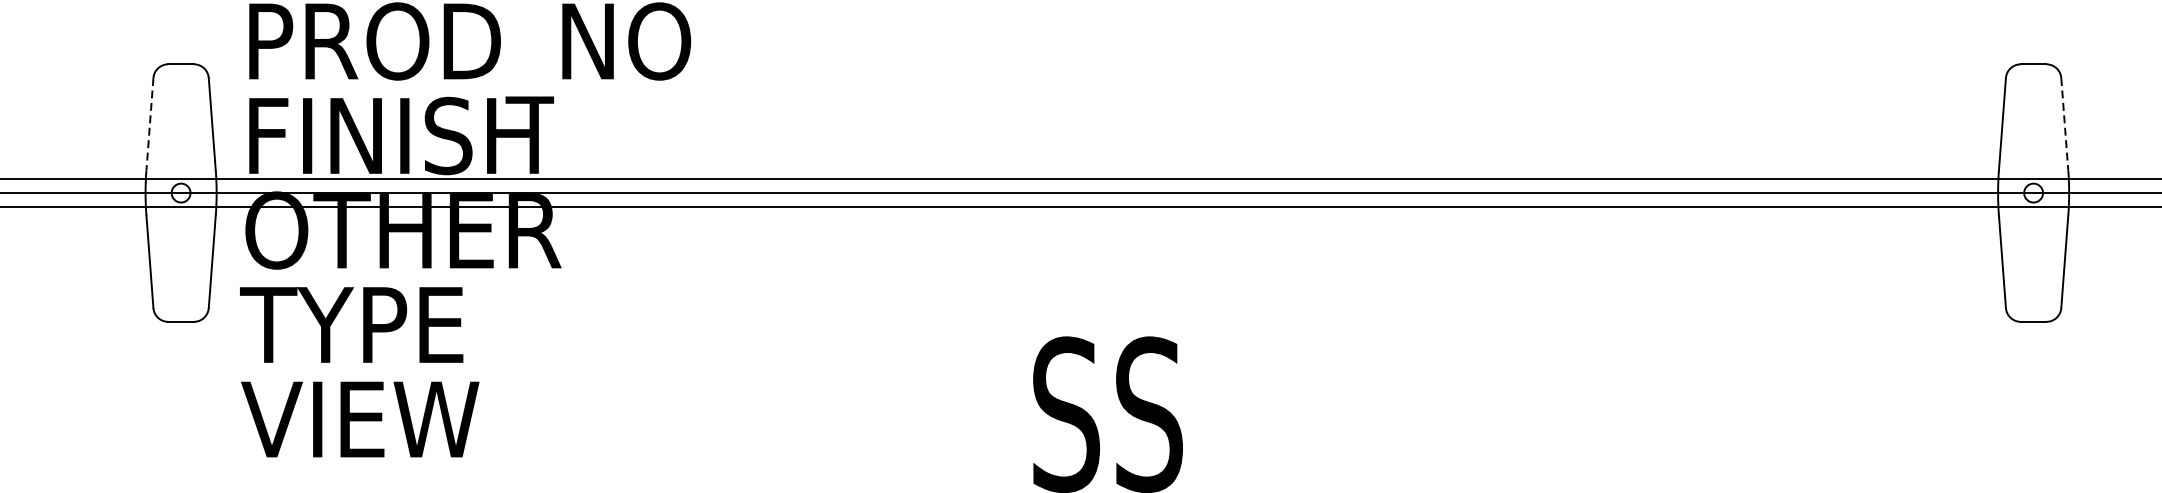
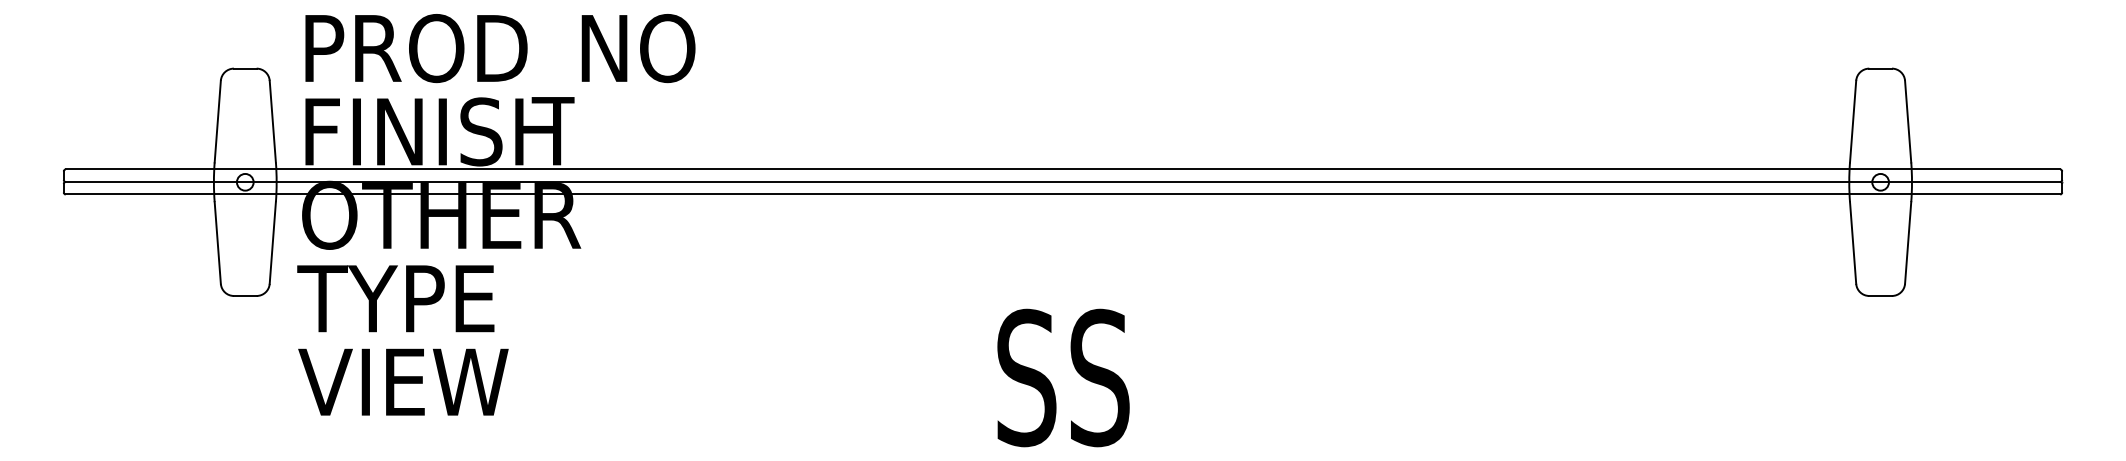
line: (149, 124) -> (217, 121), dashed -> solid
line: (2065, 124) -> (1908, 121), dashed -> solid

